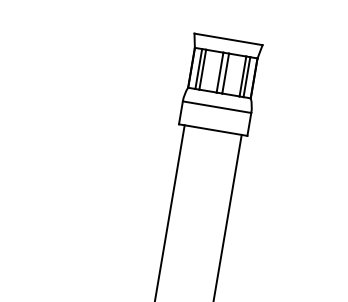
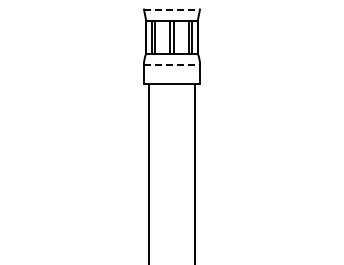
line: (227, 39) -> (171, 9), solid -> dashed
line: (217, 107) -> (172, 65), solid -> dashed

